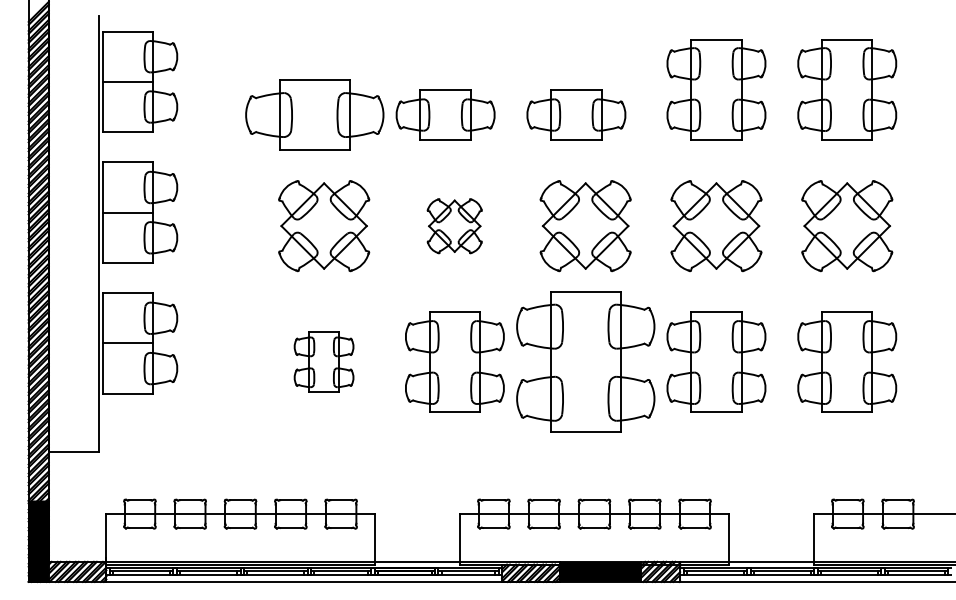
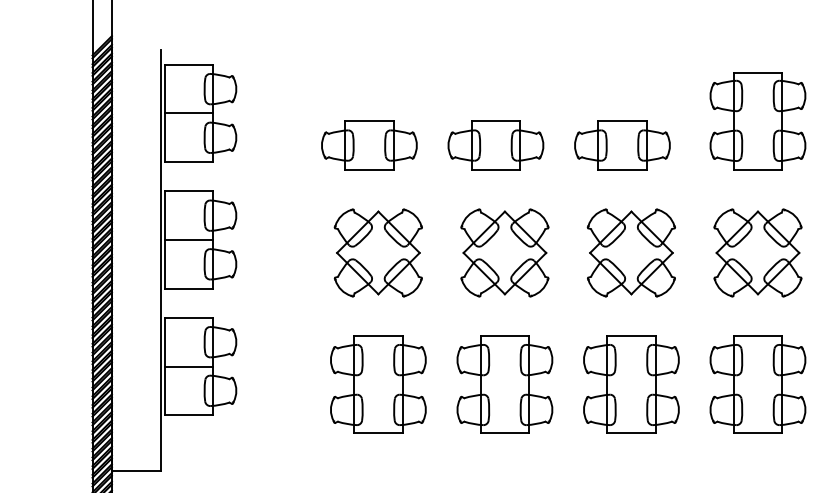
part: (314, 114) -> (369, 145), size x0.71
part: (454, 226) -> (504, 253), size x1.67
part: (323, 361) -> (377, 384), size x1.67
part: (585, 361) -> (631, 384), size x0.71

